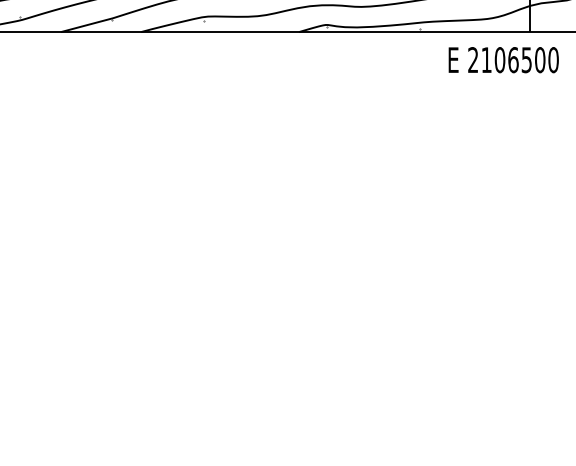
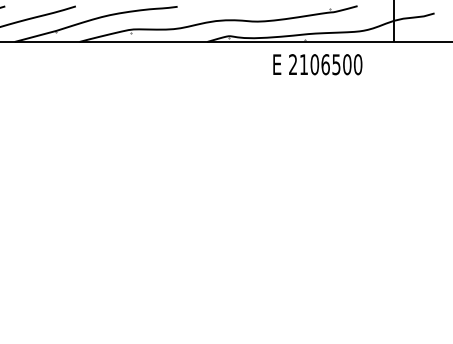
text: (503, 60) -> (317, 64), moved

